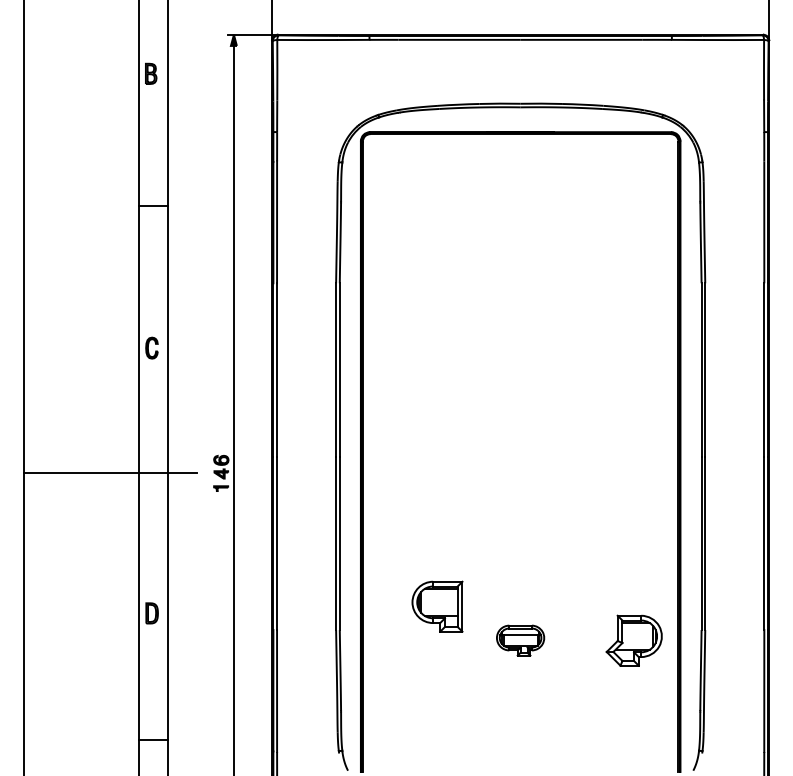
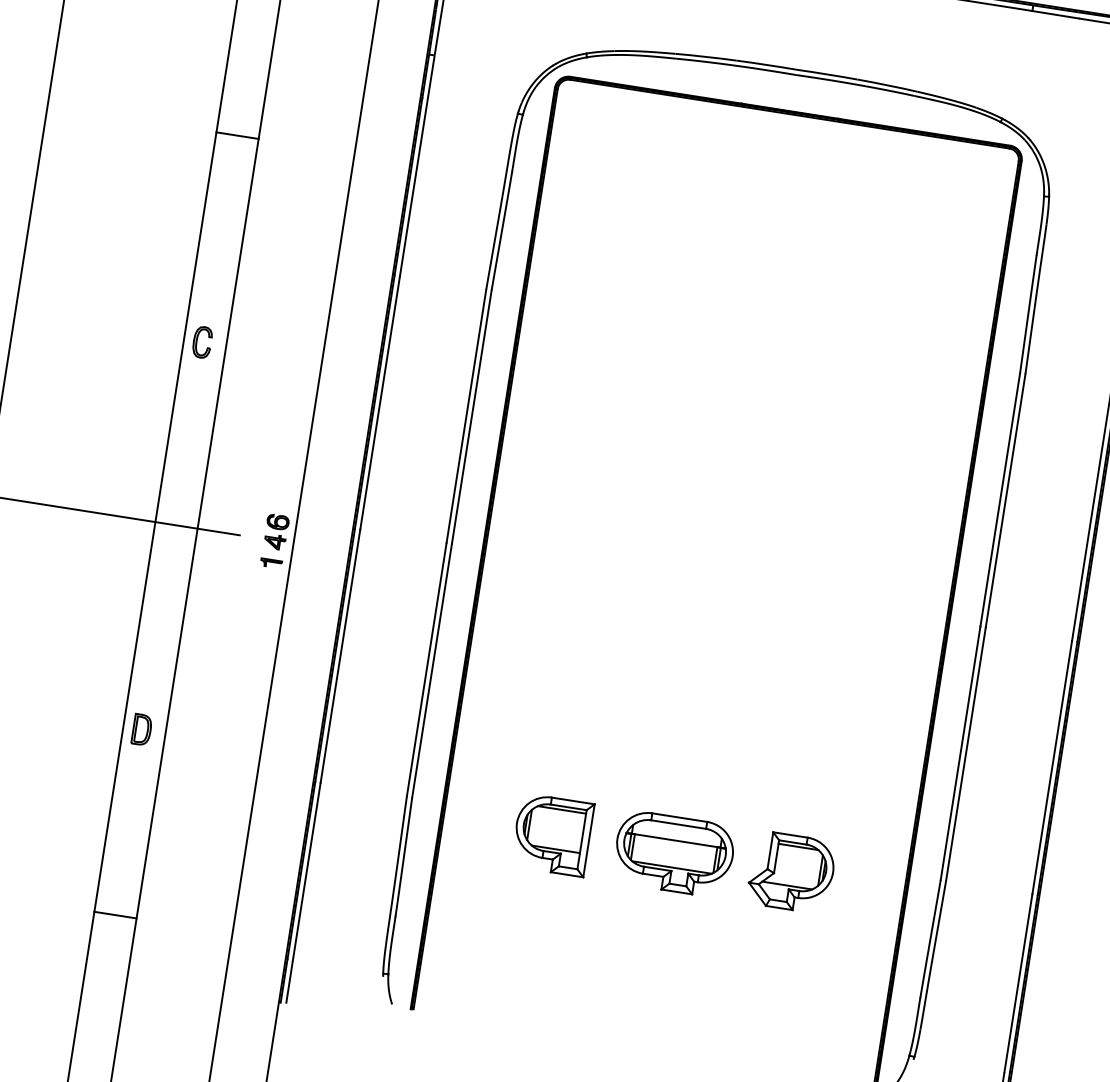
part: (437, 606) -> (552, 834), moved
part: (520, 640) -> (673, 853), size x1.67
part: (633, 640) -> (790, 872), moved

